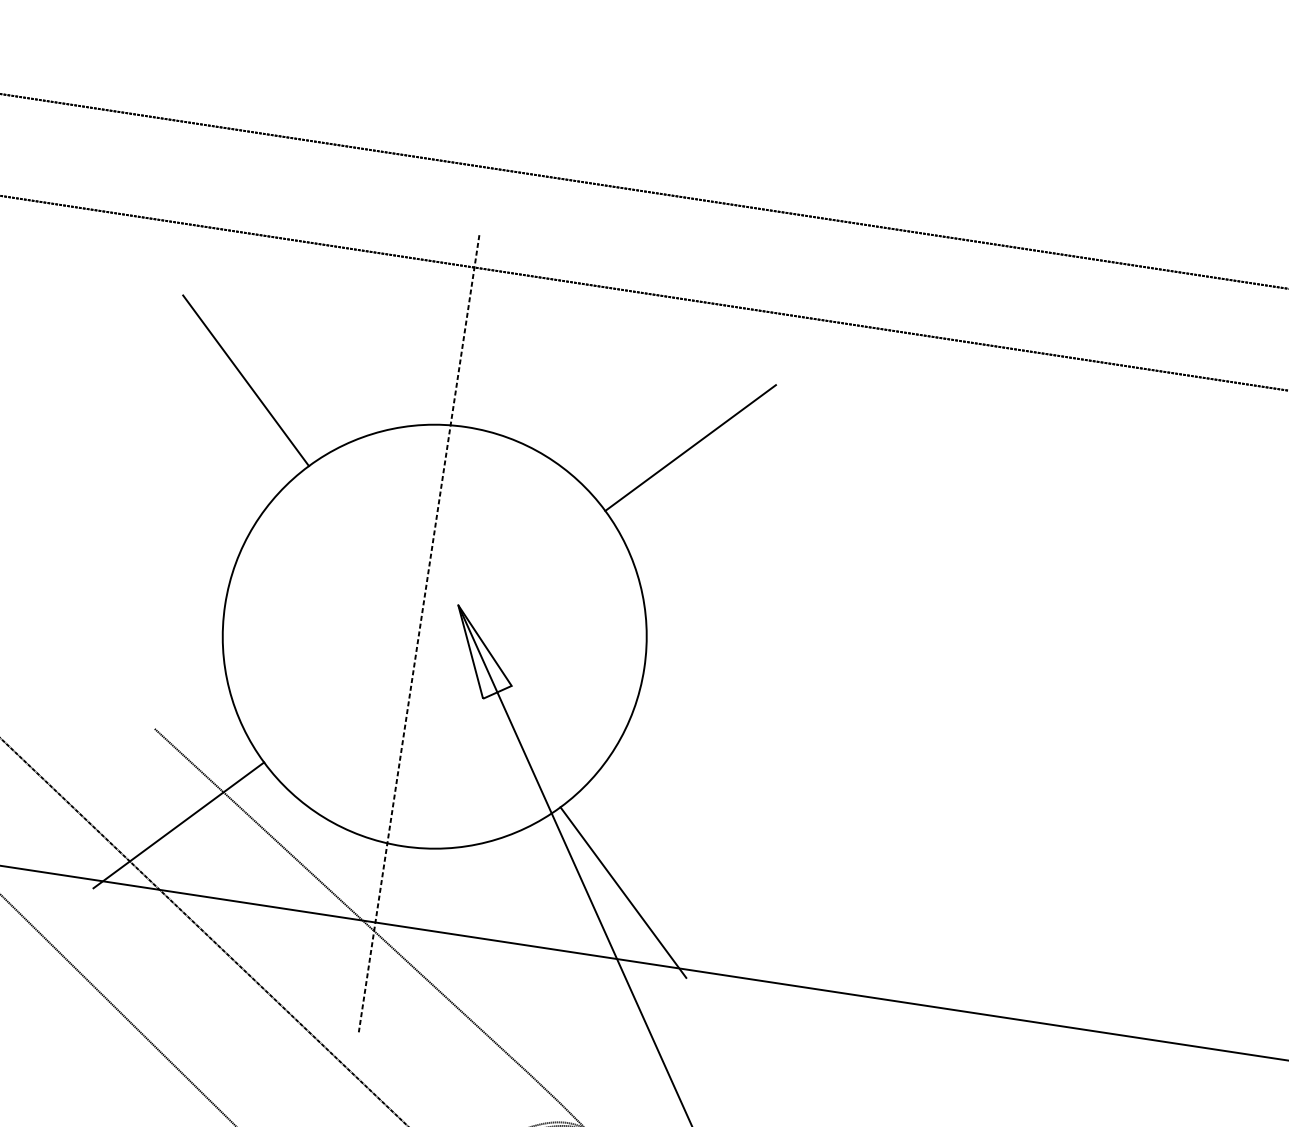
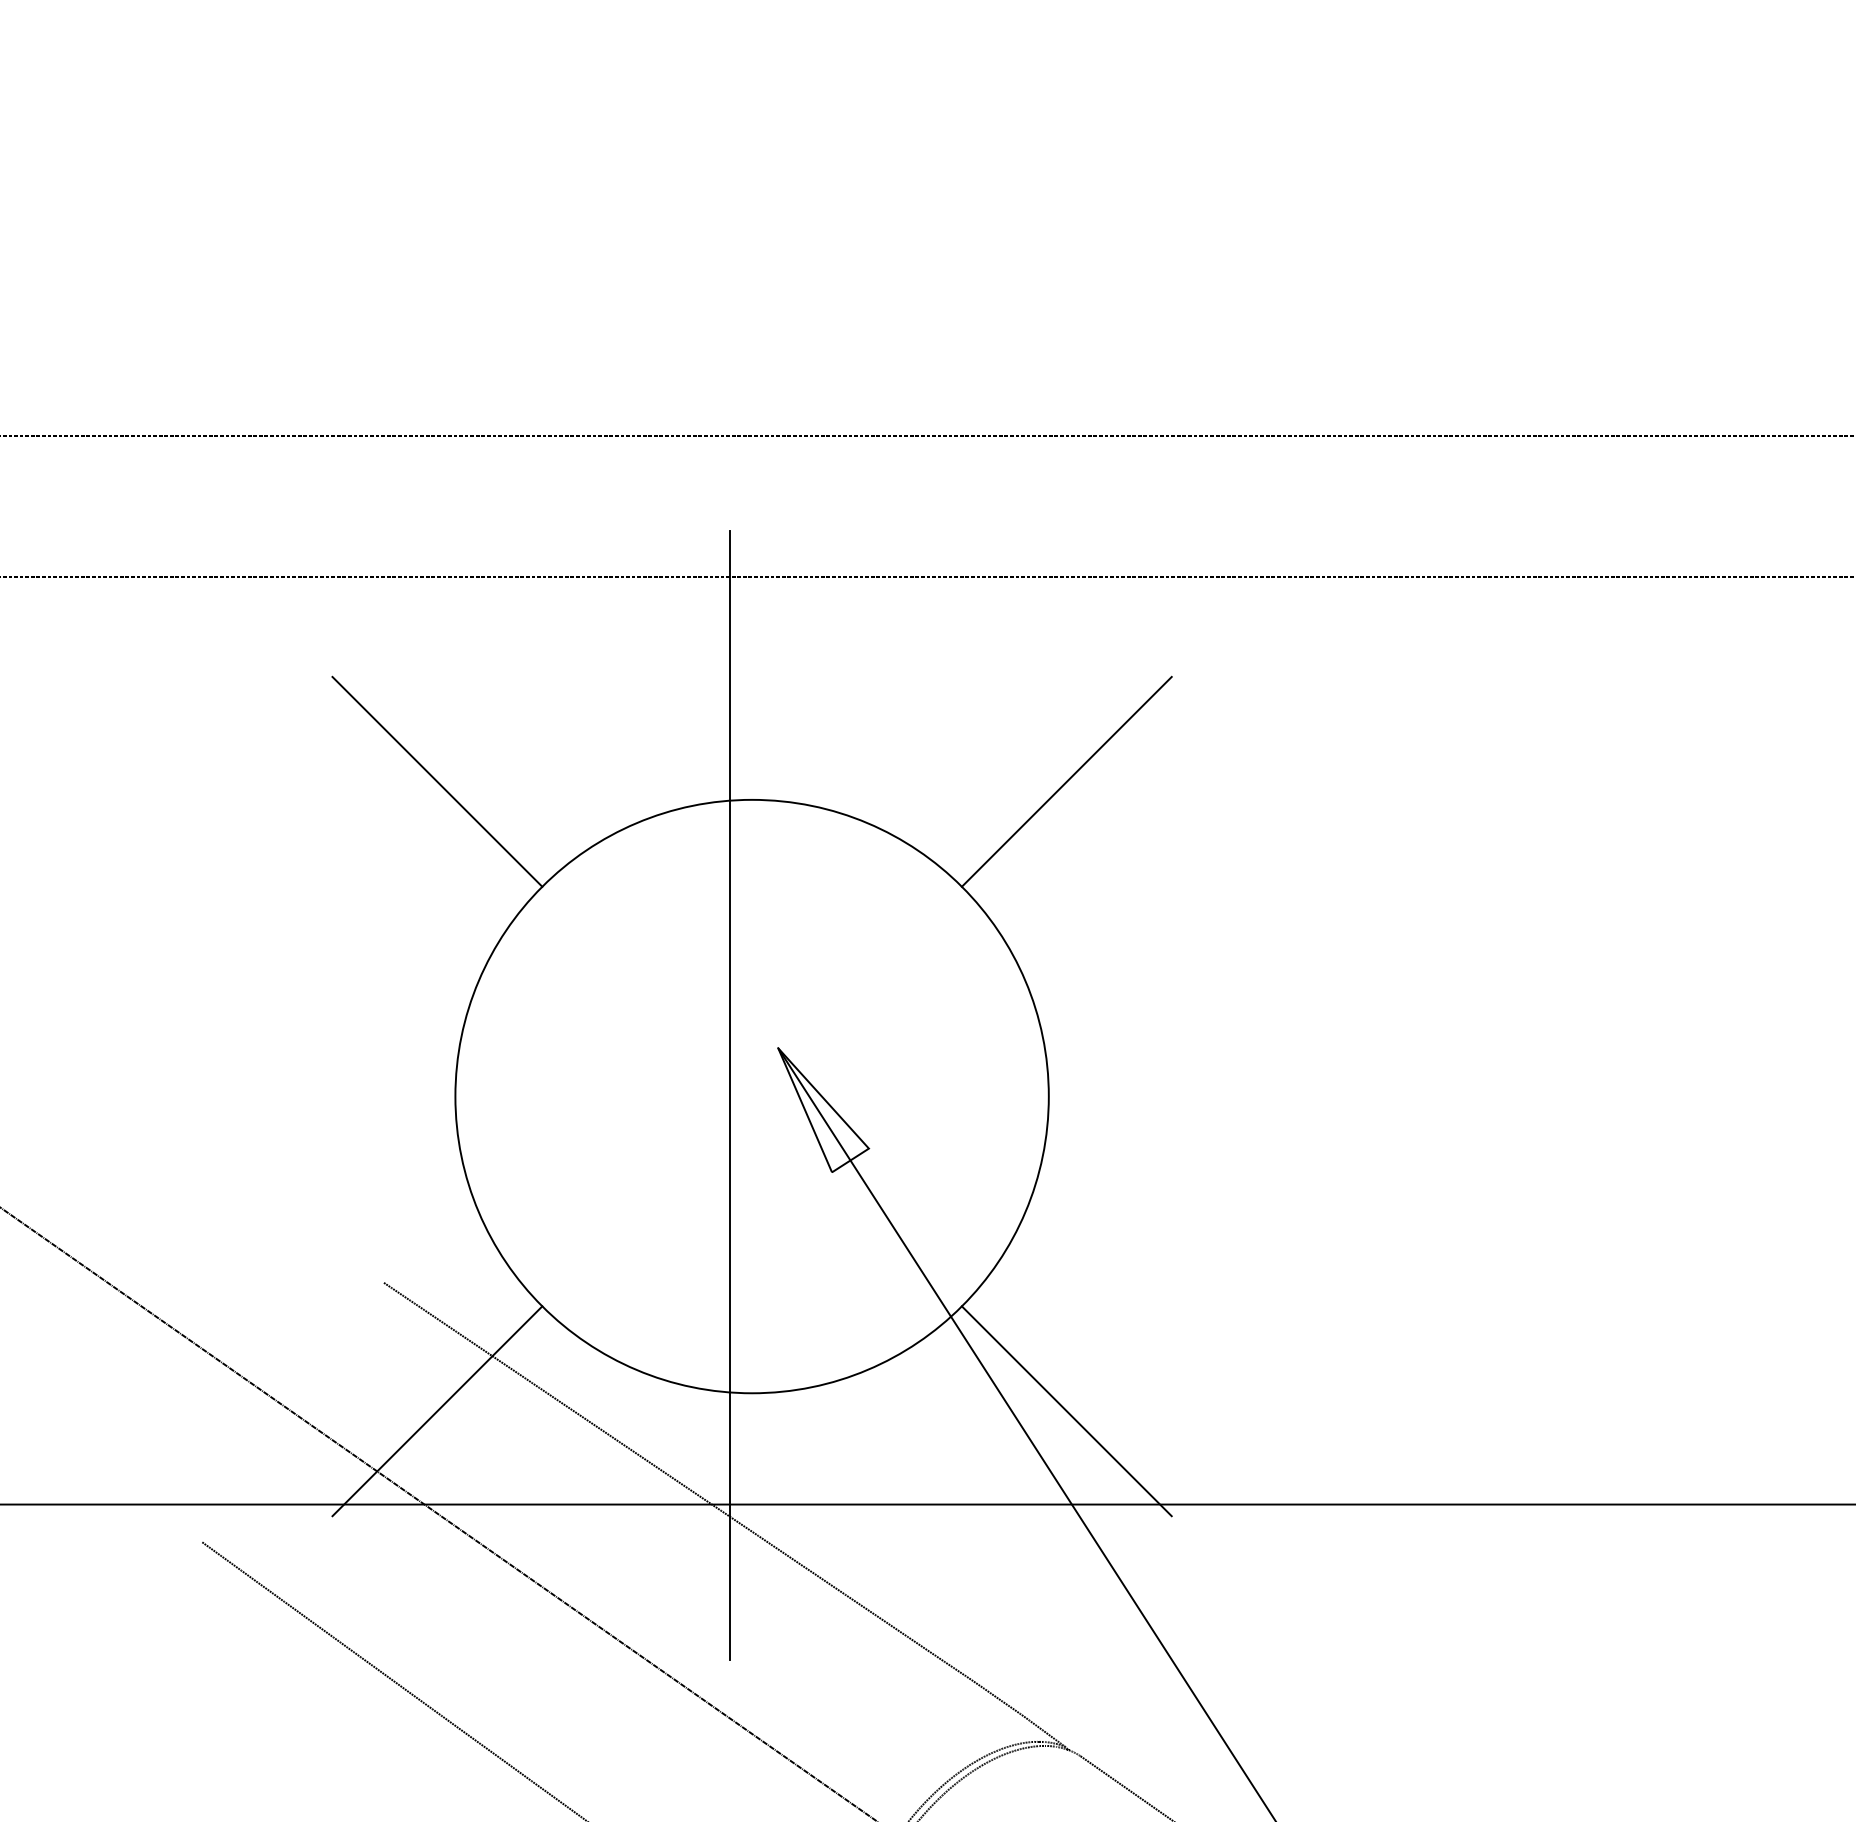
line: (418, 634) -> (729, 1096), dashed -> solid

